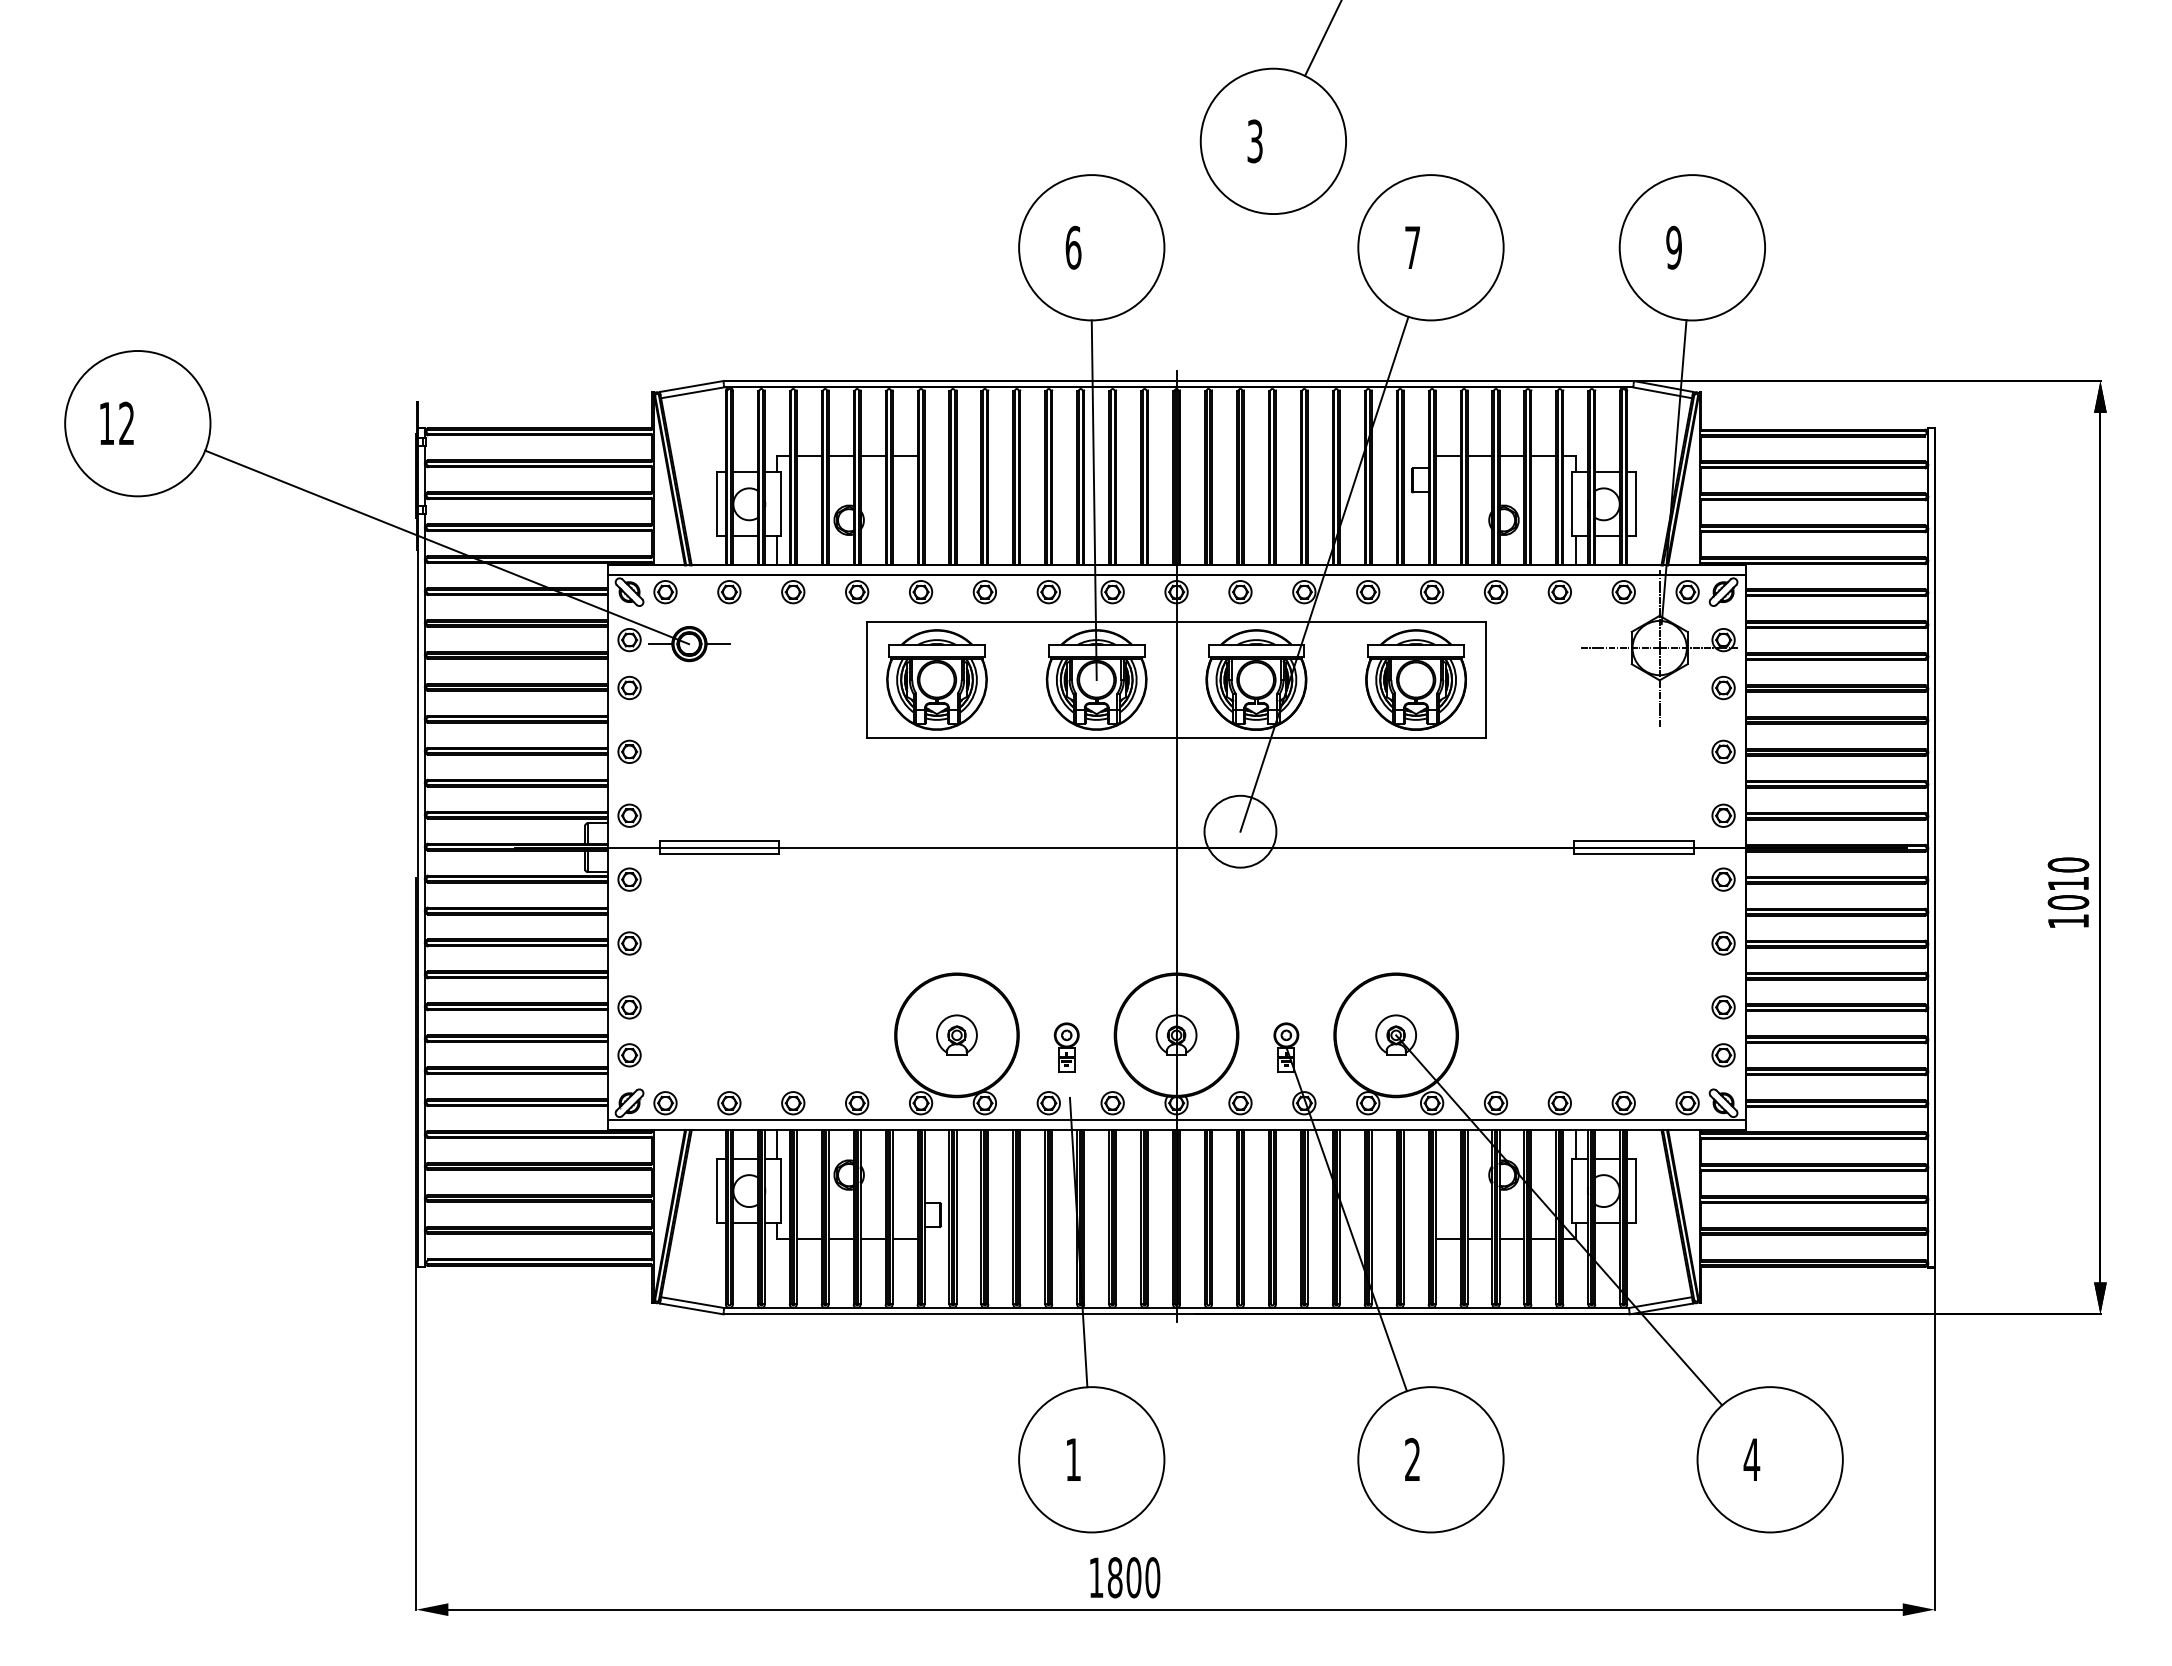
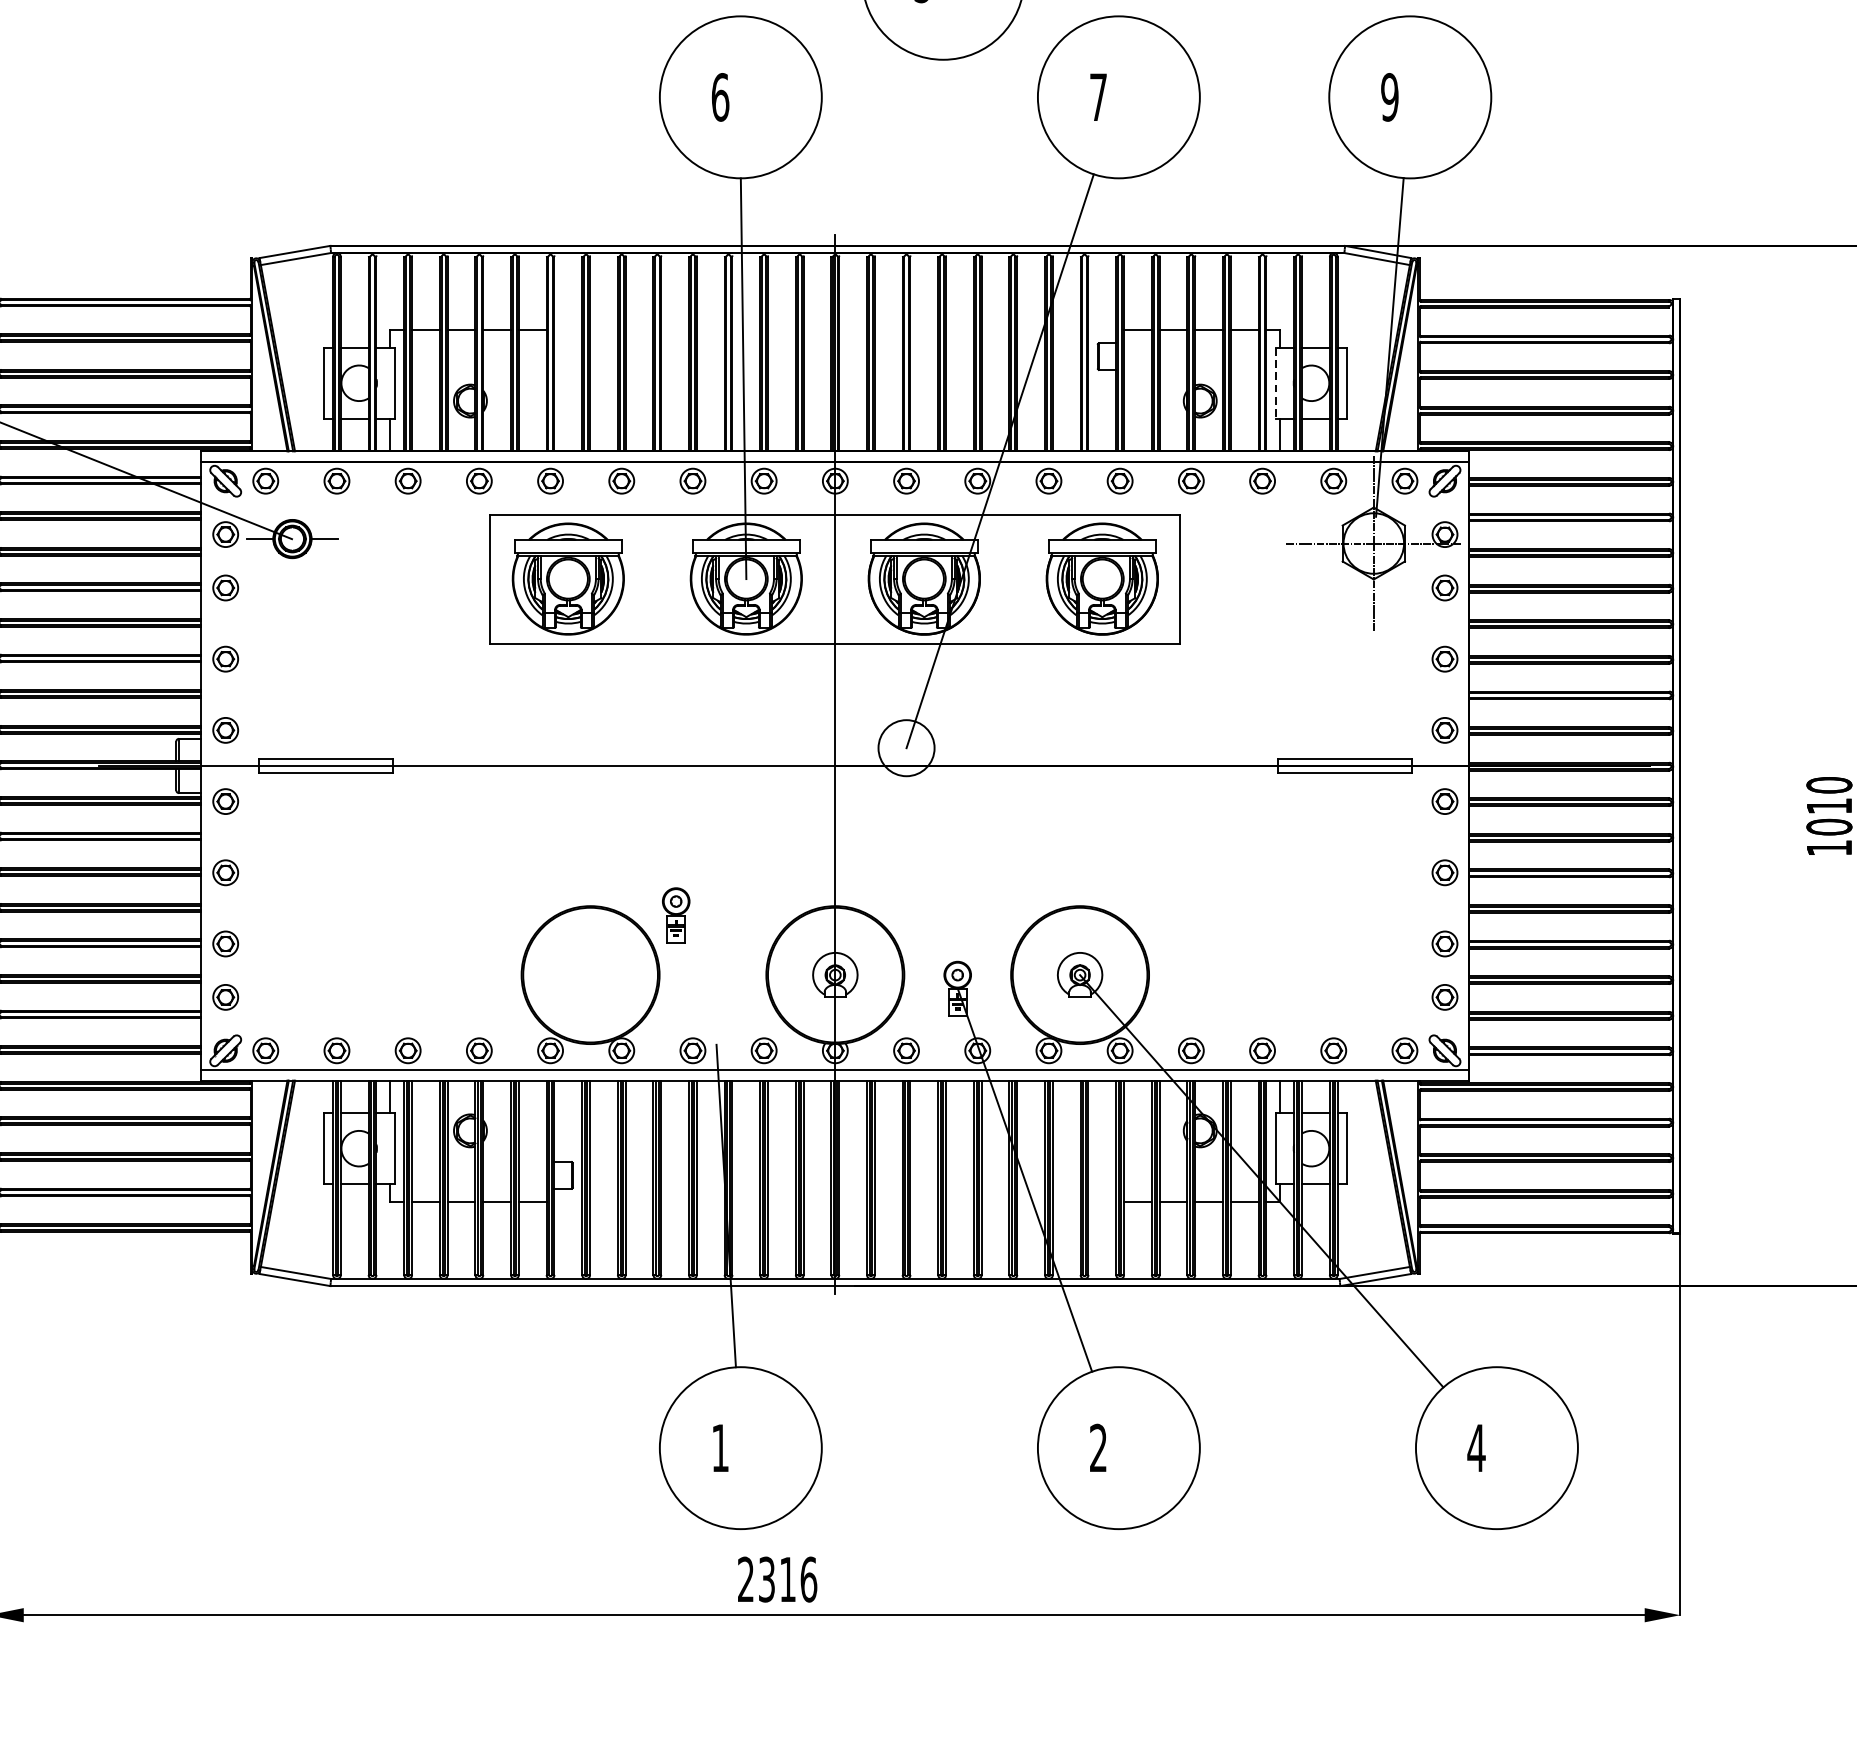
line: (1571, 504) -> (1275, 383), solid -> dashed
circle: (1240, 831) -> (906, 747), size x0.7
part: (956, 1034) -> (590, 974), removed
part: (1066, 1047) -> (675, 915), moved
text: (1124, 1577) -> (777, 1579), 1800 -> 2316

